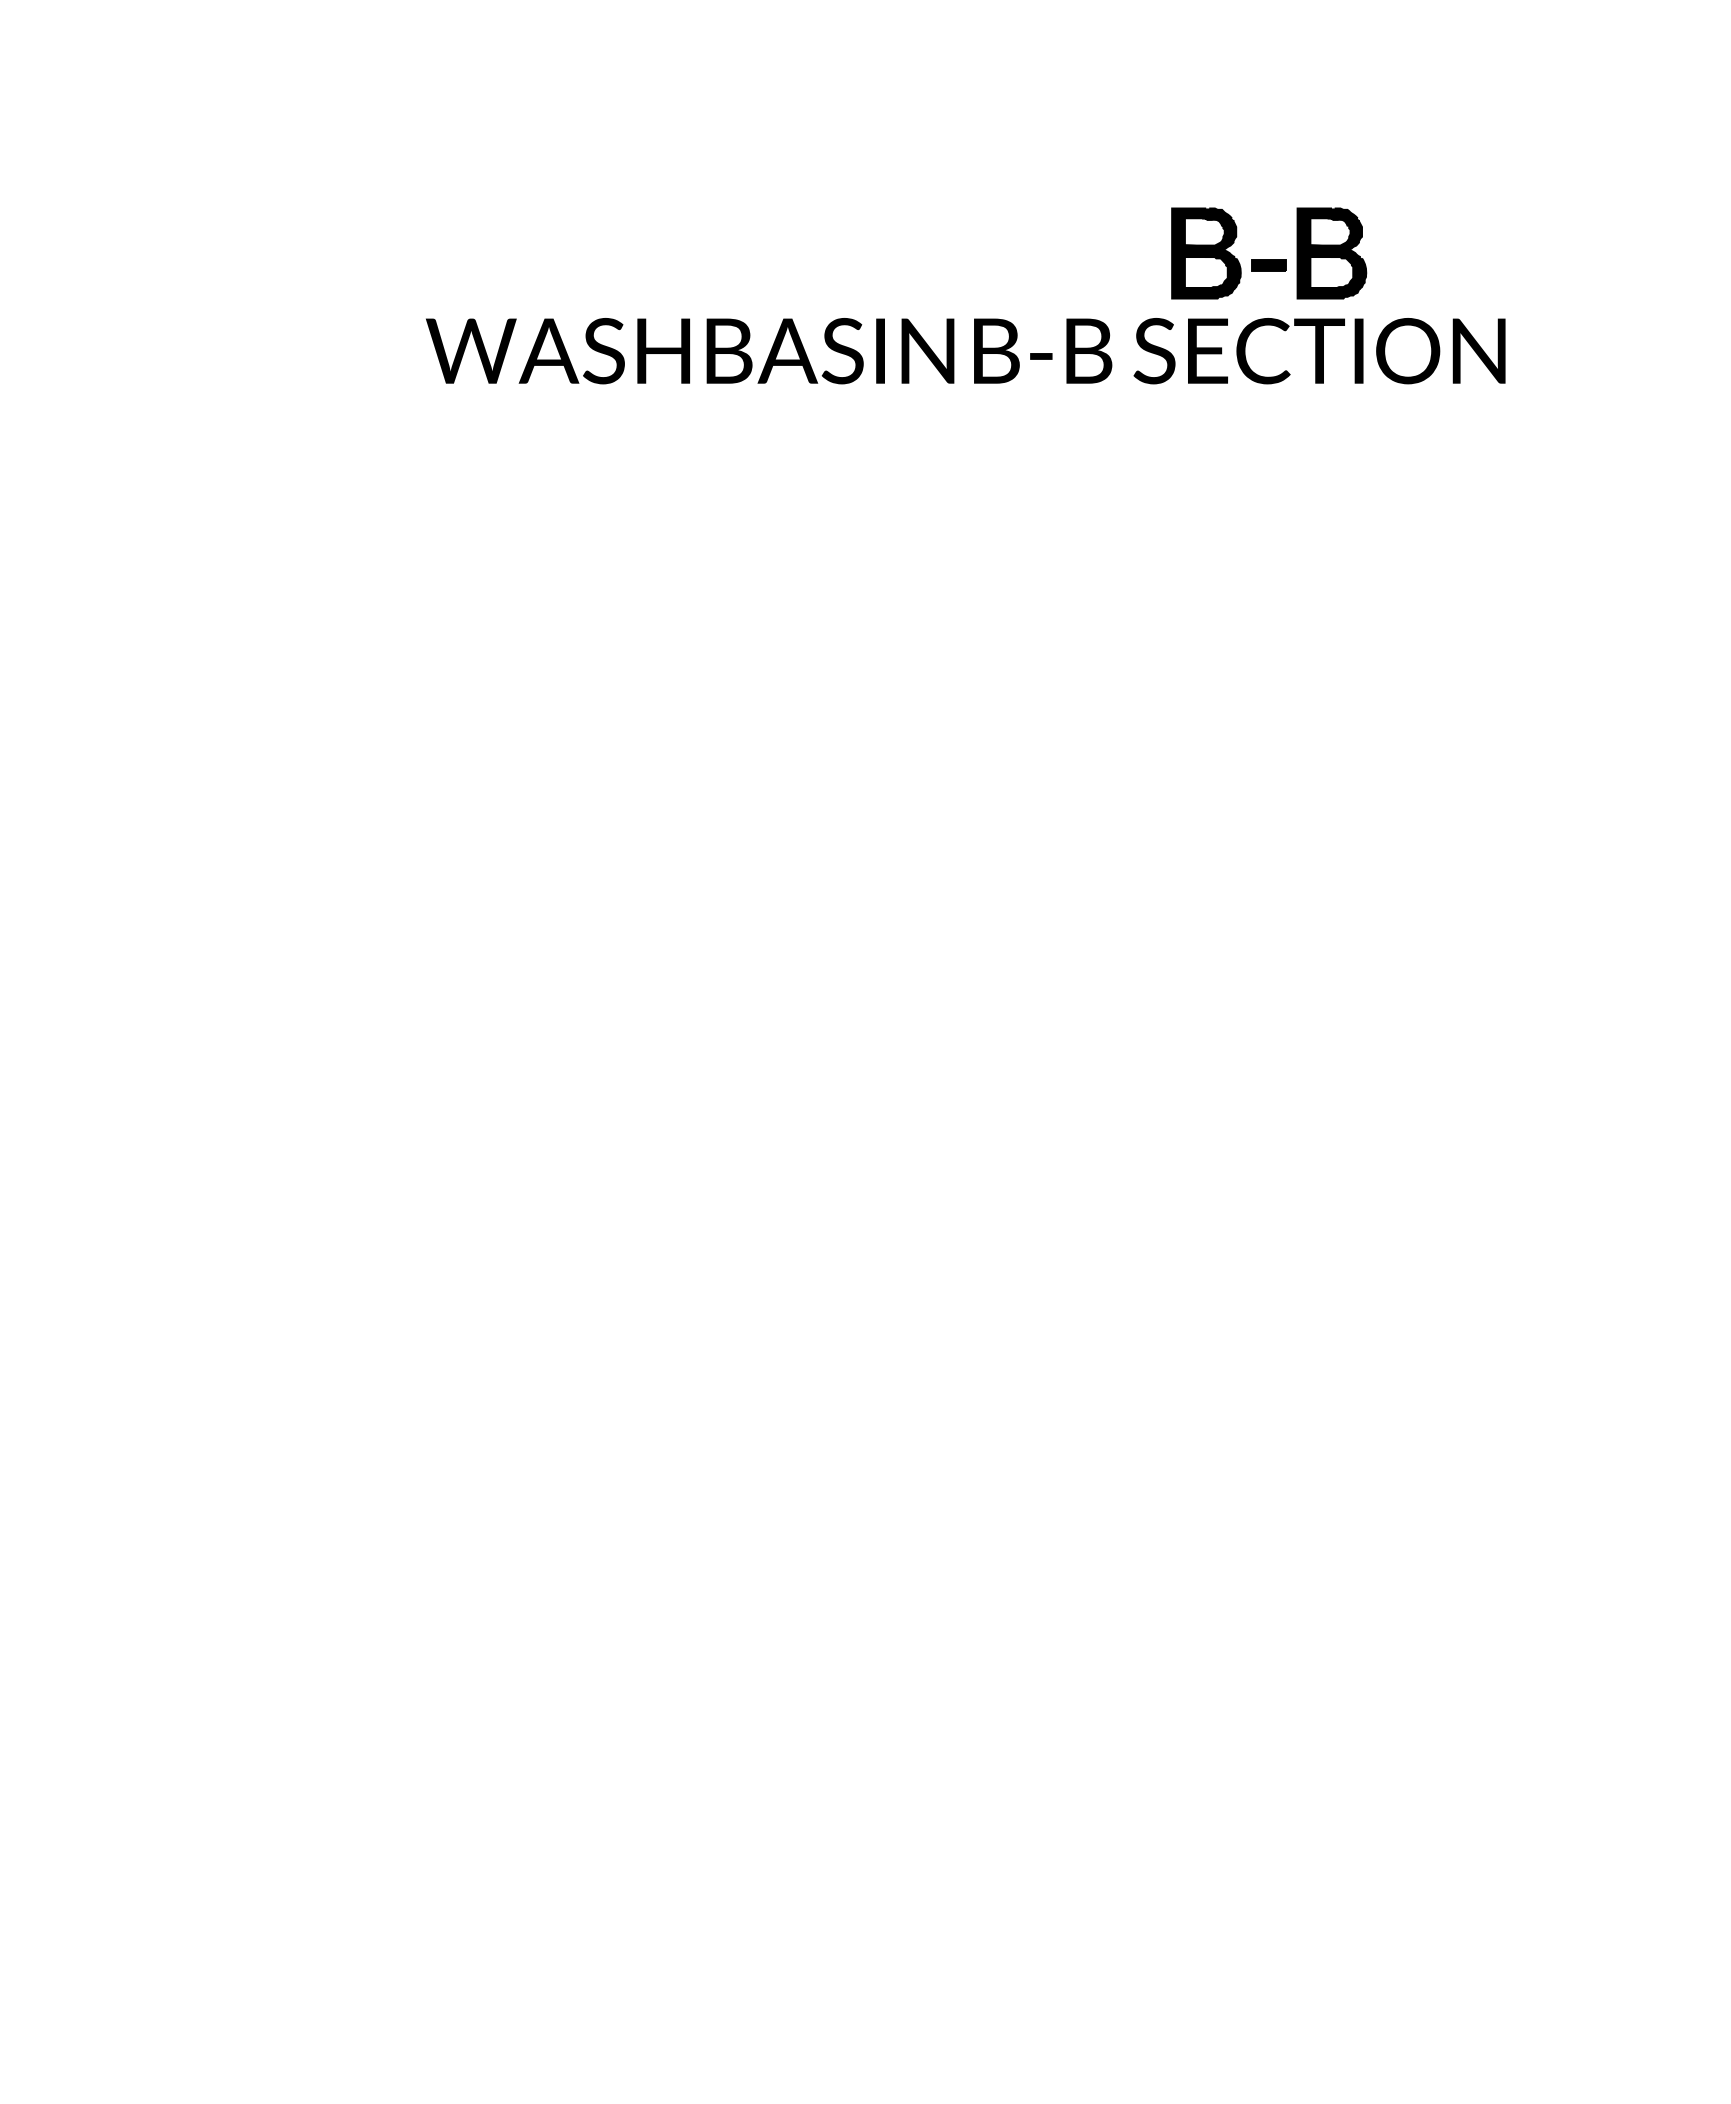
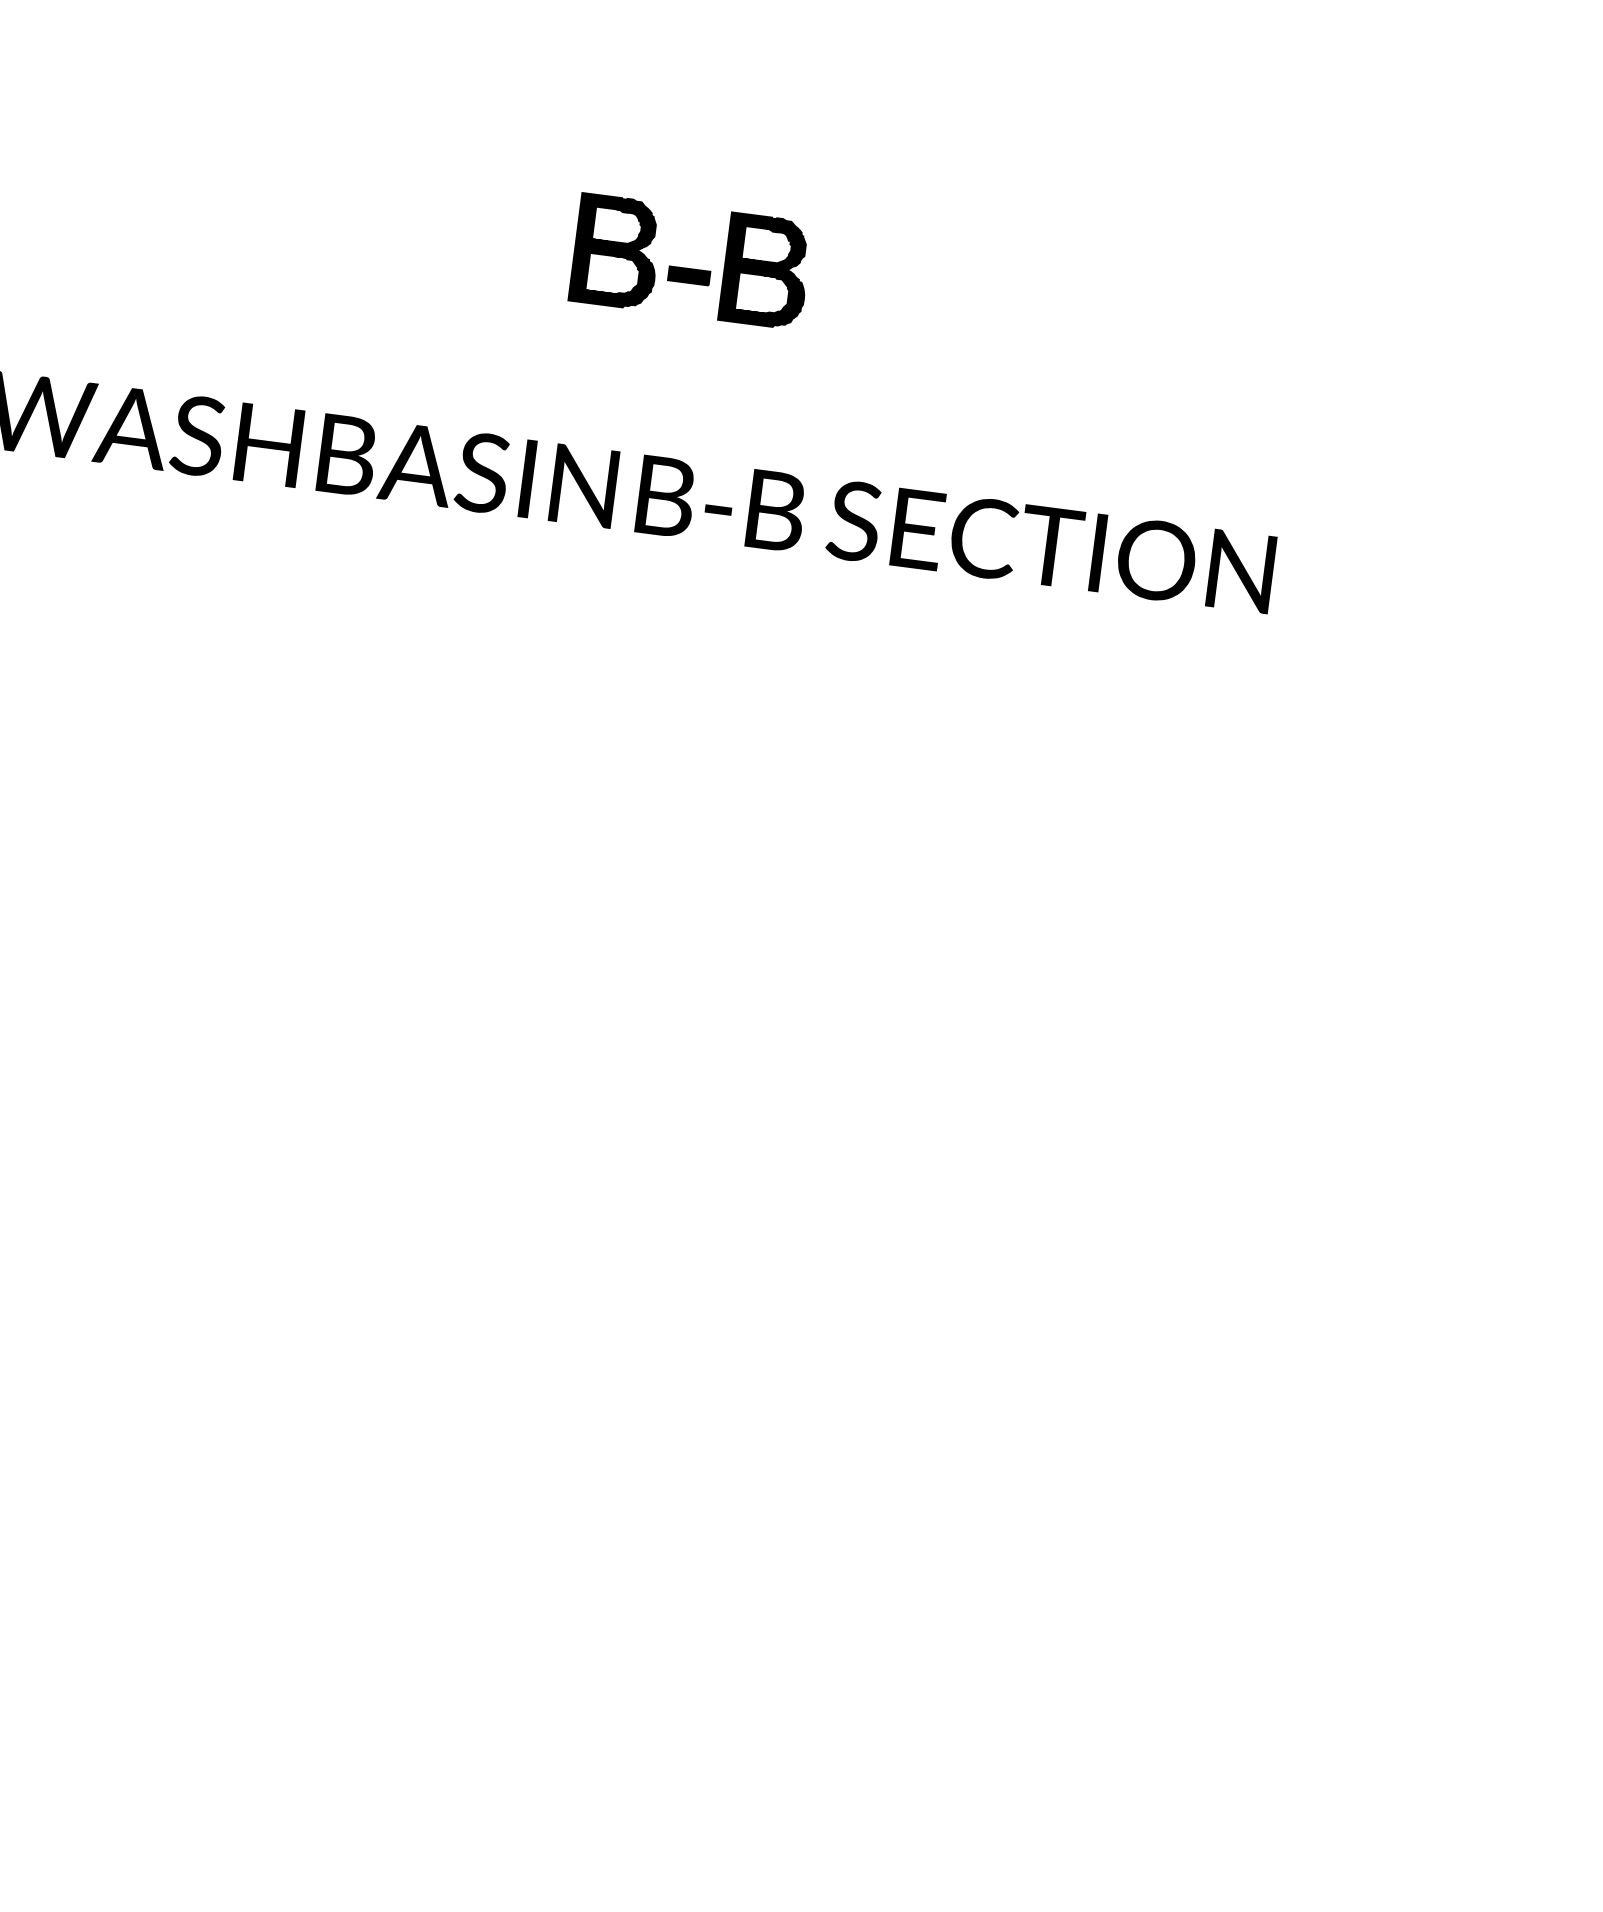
part: (1269, 253) -> (691, 261), moved

